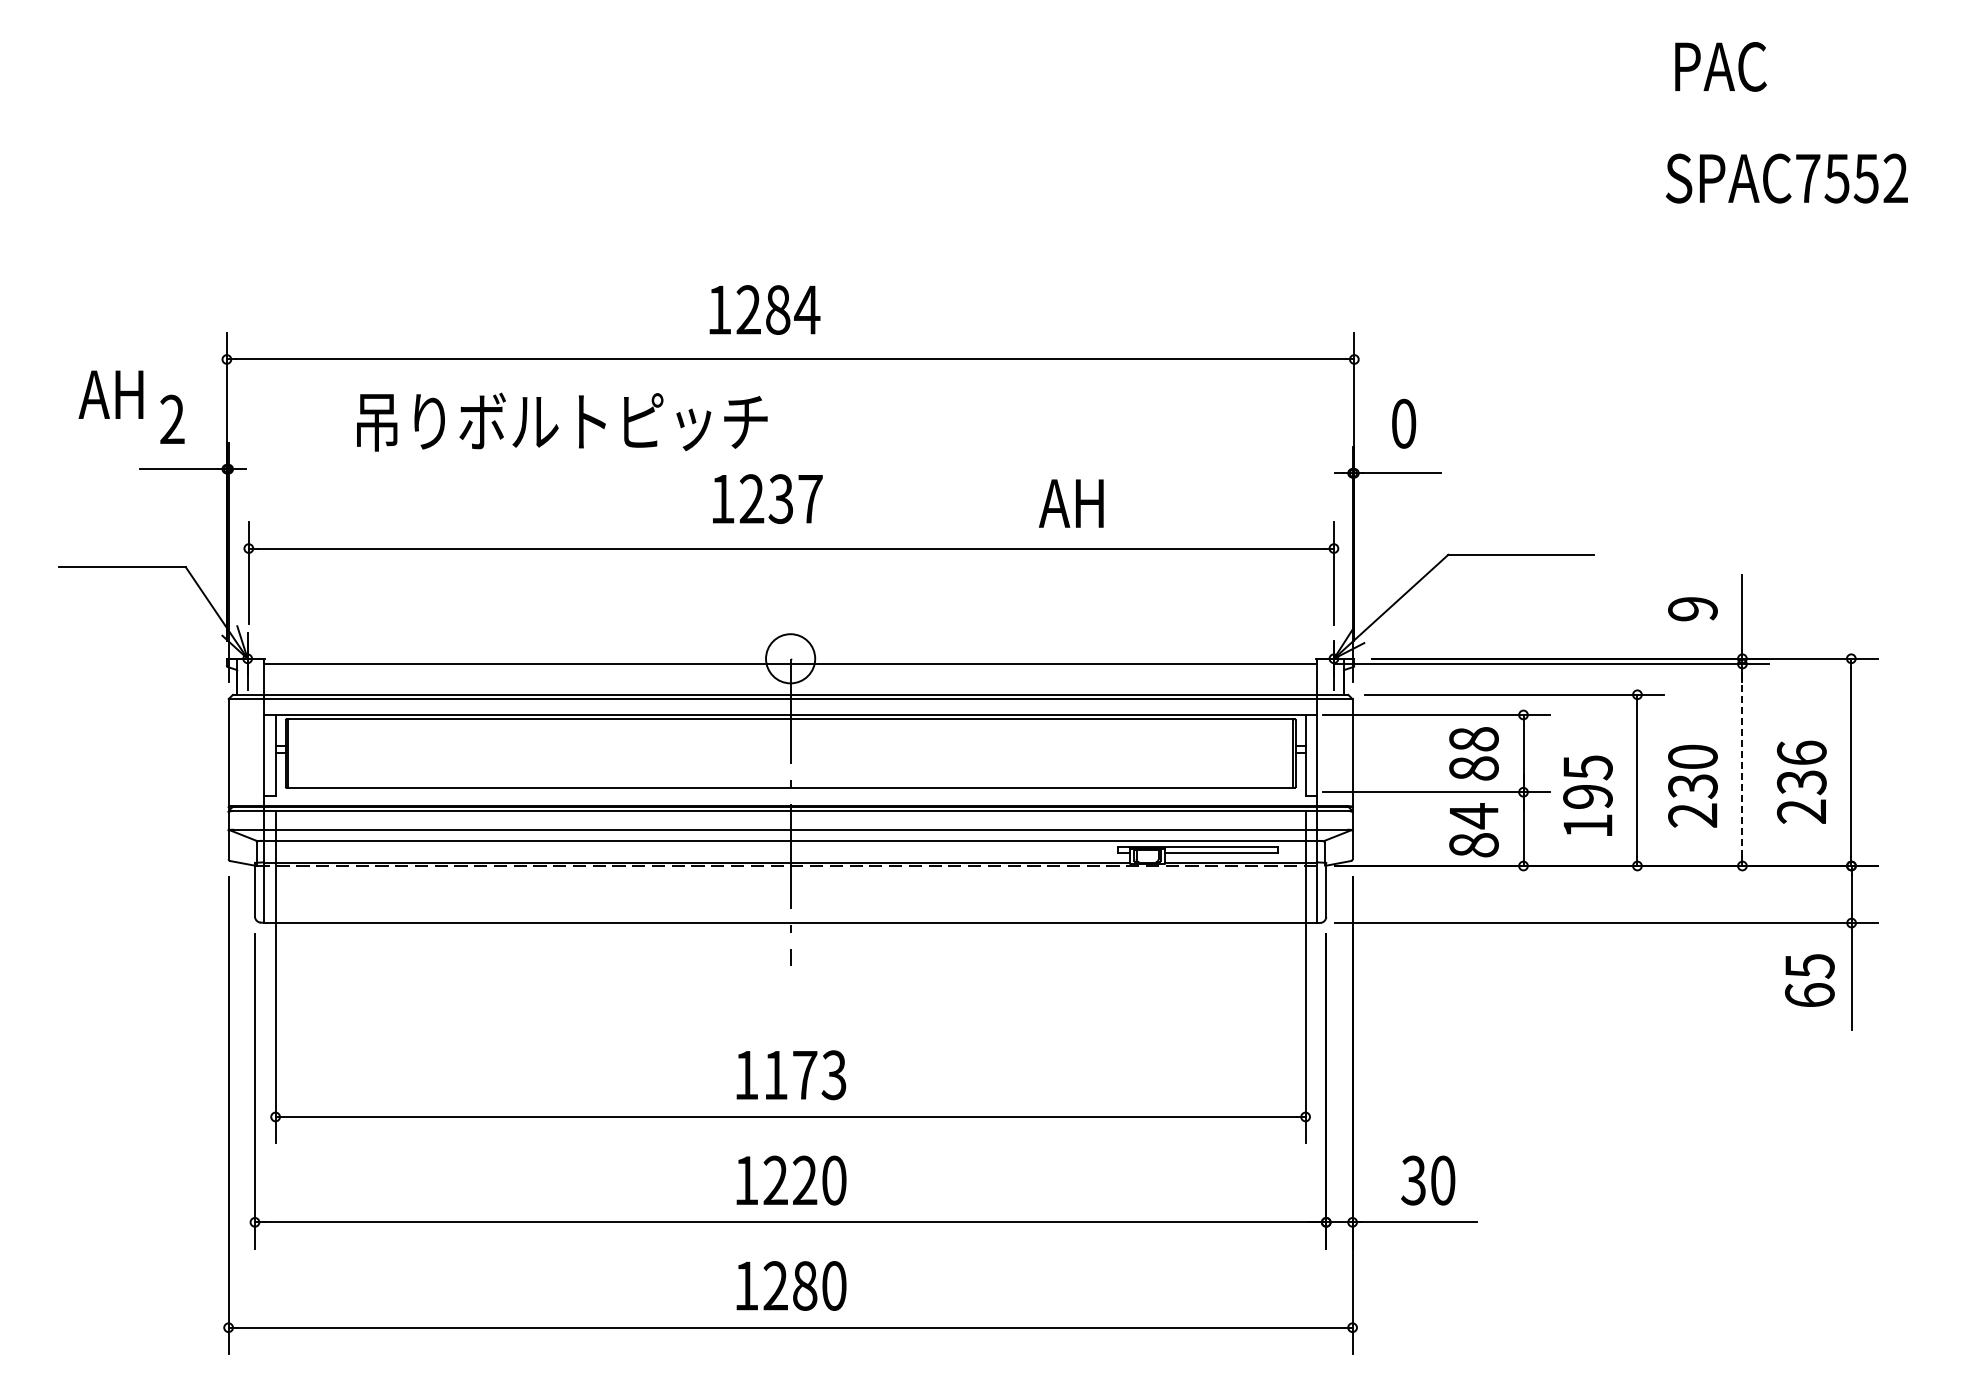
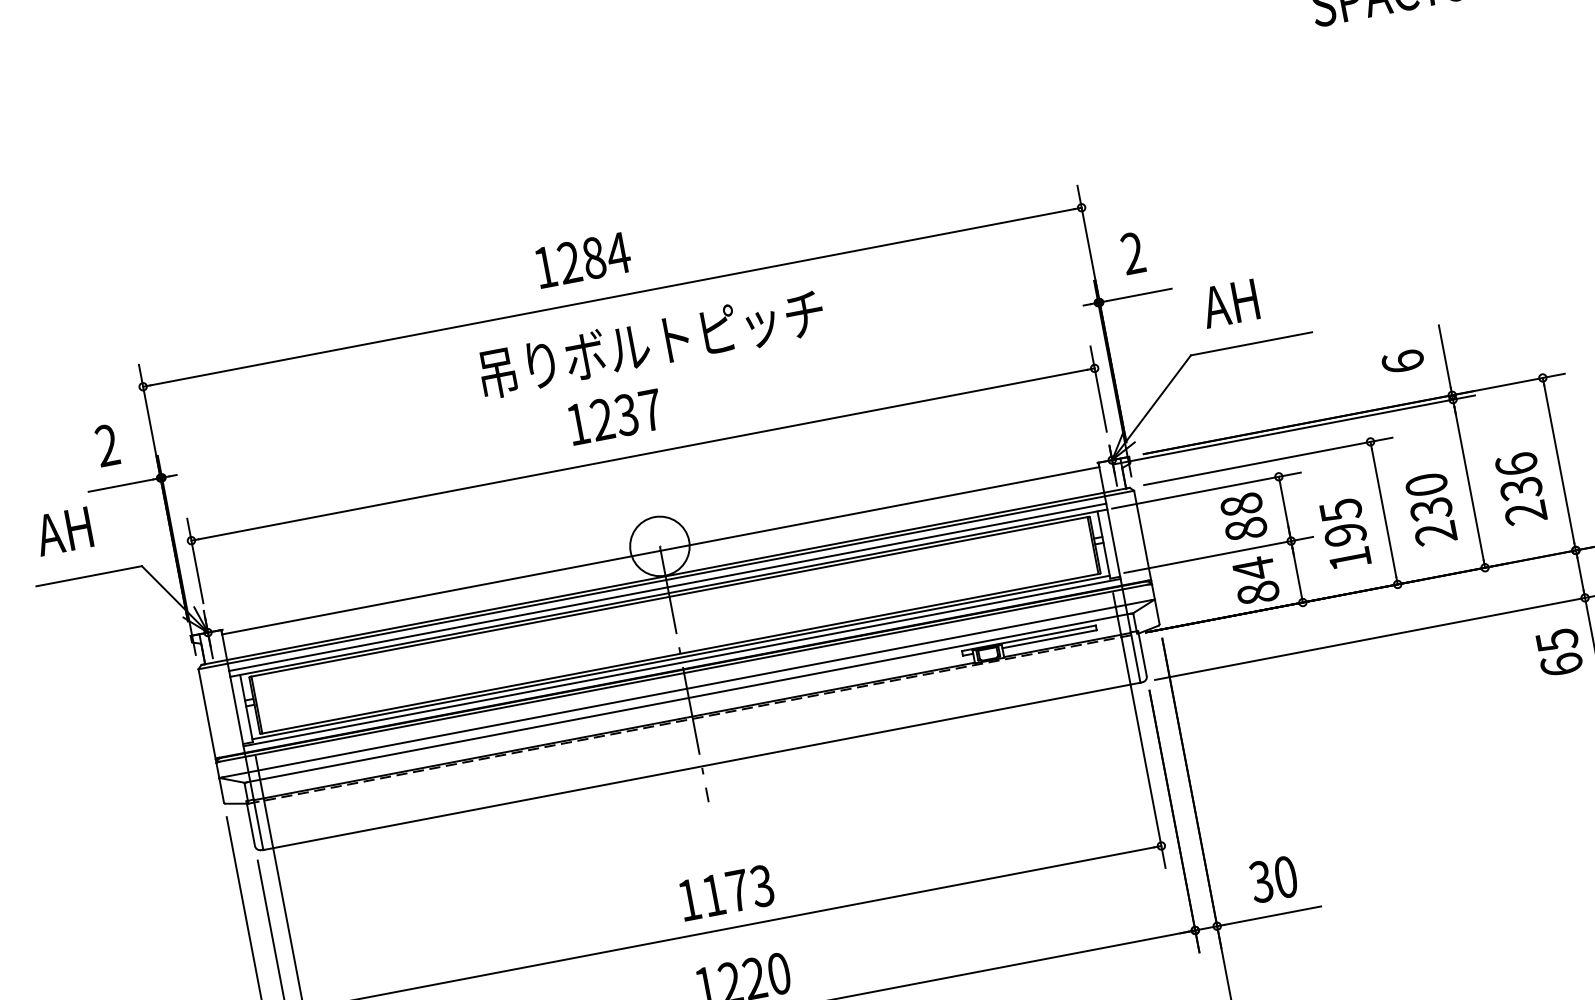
text: (110, 394) -> (63, 531), moved
text: (562, 421) -> (652, 343), moved
text: (1403, 423) -> (1132, 253), 0 -> 2
text: (1071, 503) -> (1230, 303), moved
text: (1692, 608) -> (1402, 361), 9 -> 6
circle: (790, 658) -> (659, 546), size x1.43
line: (790, 707) -> (667, 586), added
line: (1742, 764) -> (1469, 483), dashed -> solid
line: (790, 792) -> (681, 657), added
line: (790, 798) -> (682, 662), added

